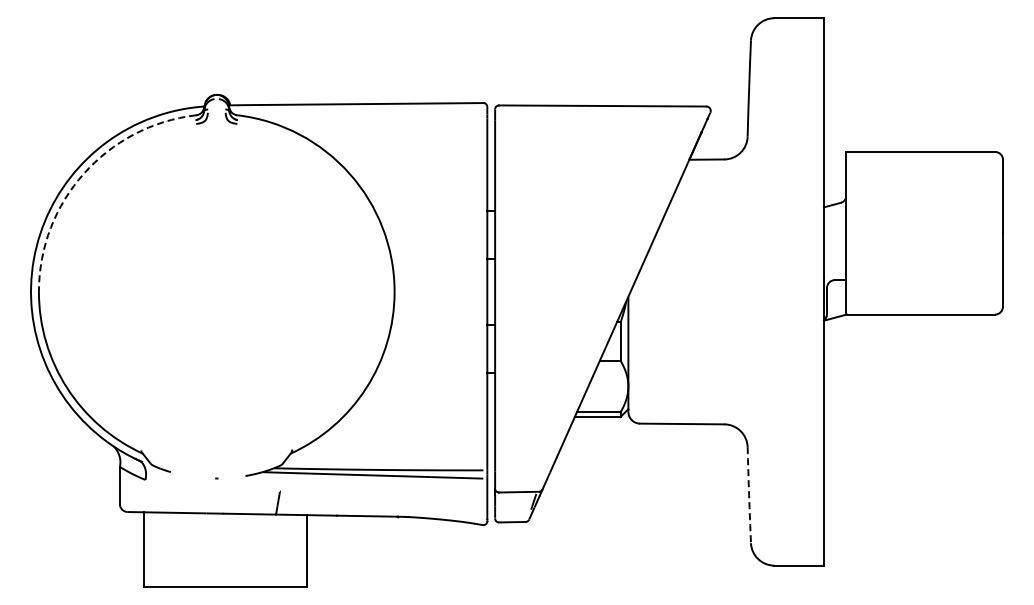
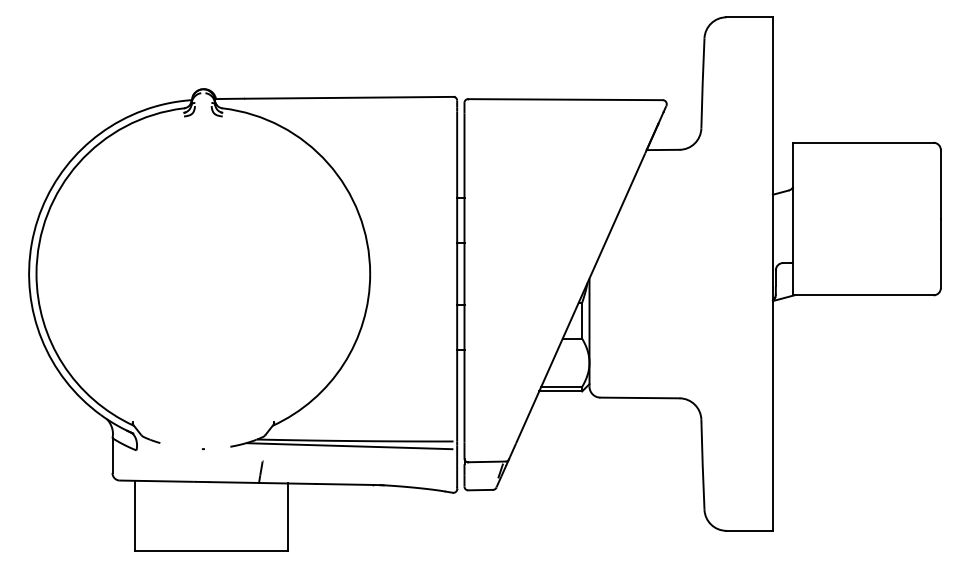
arc: (83, 173) -> (78, 162), dashed -> solid
arc: (749, 495) -> (703, 465), dashed -> solid

